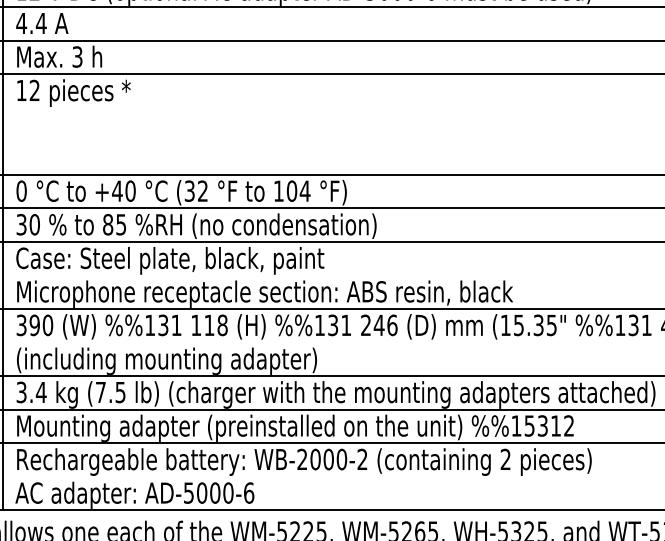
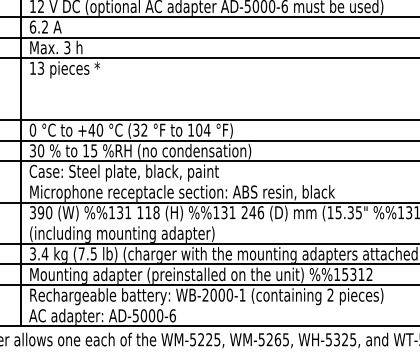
text: (30, 22) -> (38, 26), 4.4 -> 6.2
text: (35, 90) -> (41, 68), 12 -> 13
text: (108, 224) -> (86, 150), 85 -> 15
text: (362, 458) -> (242, 294), WB-2000-2 -> WB-2000-1

